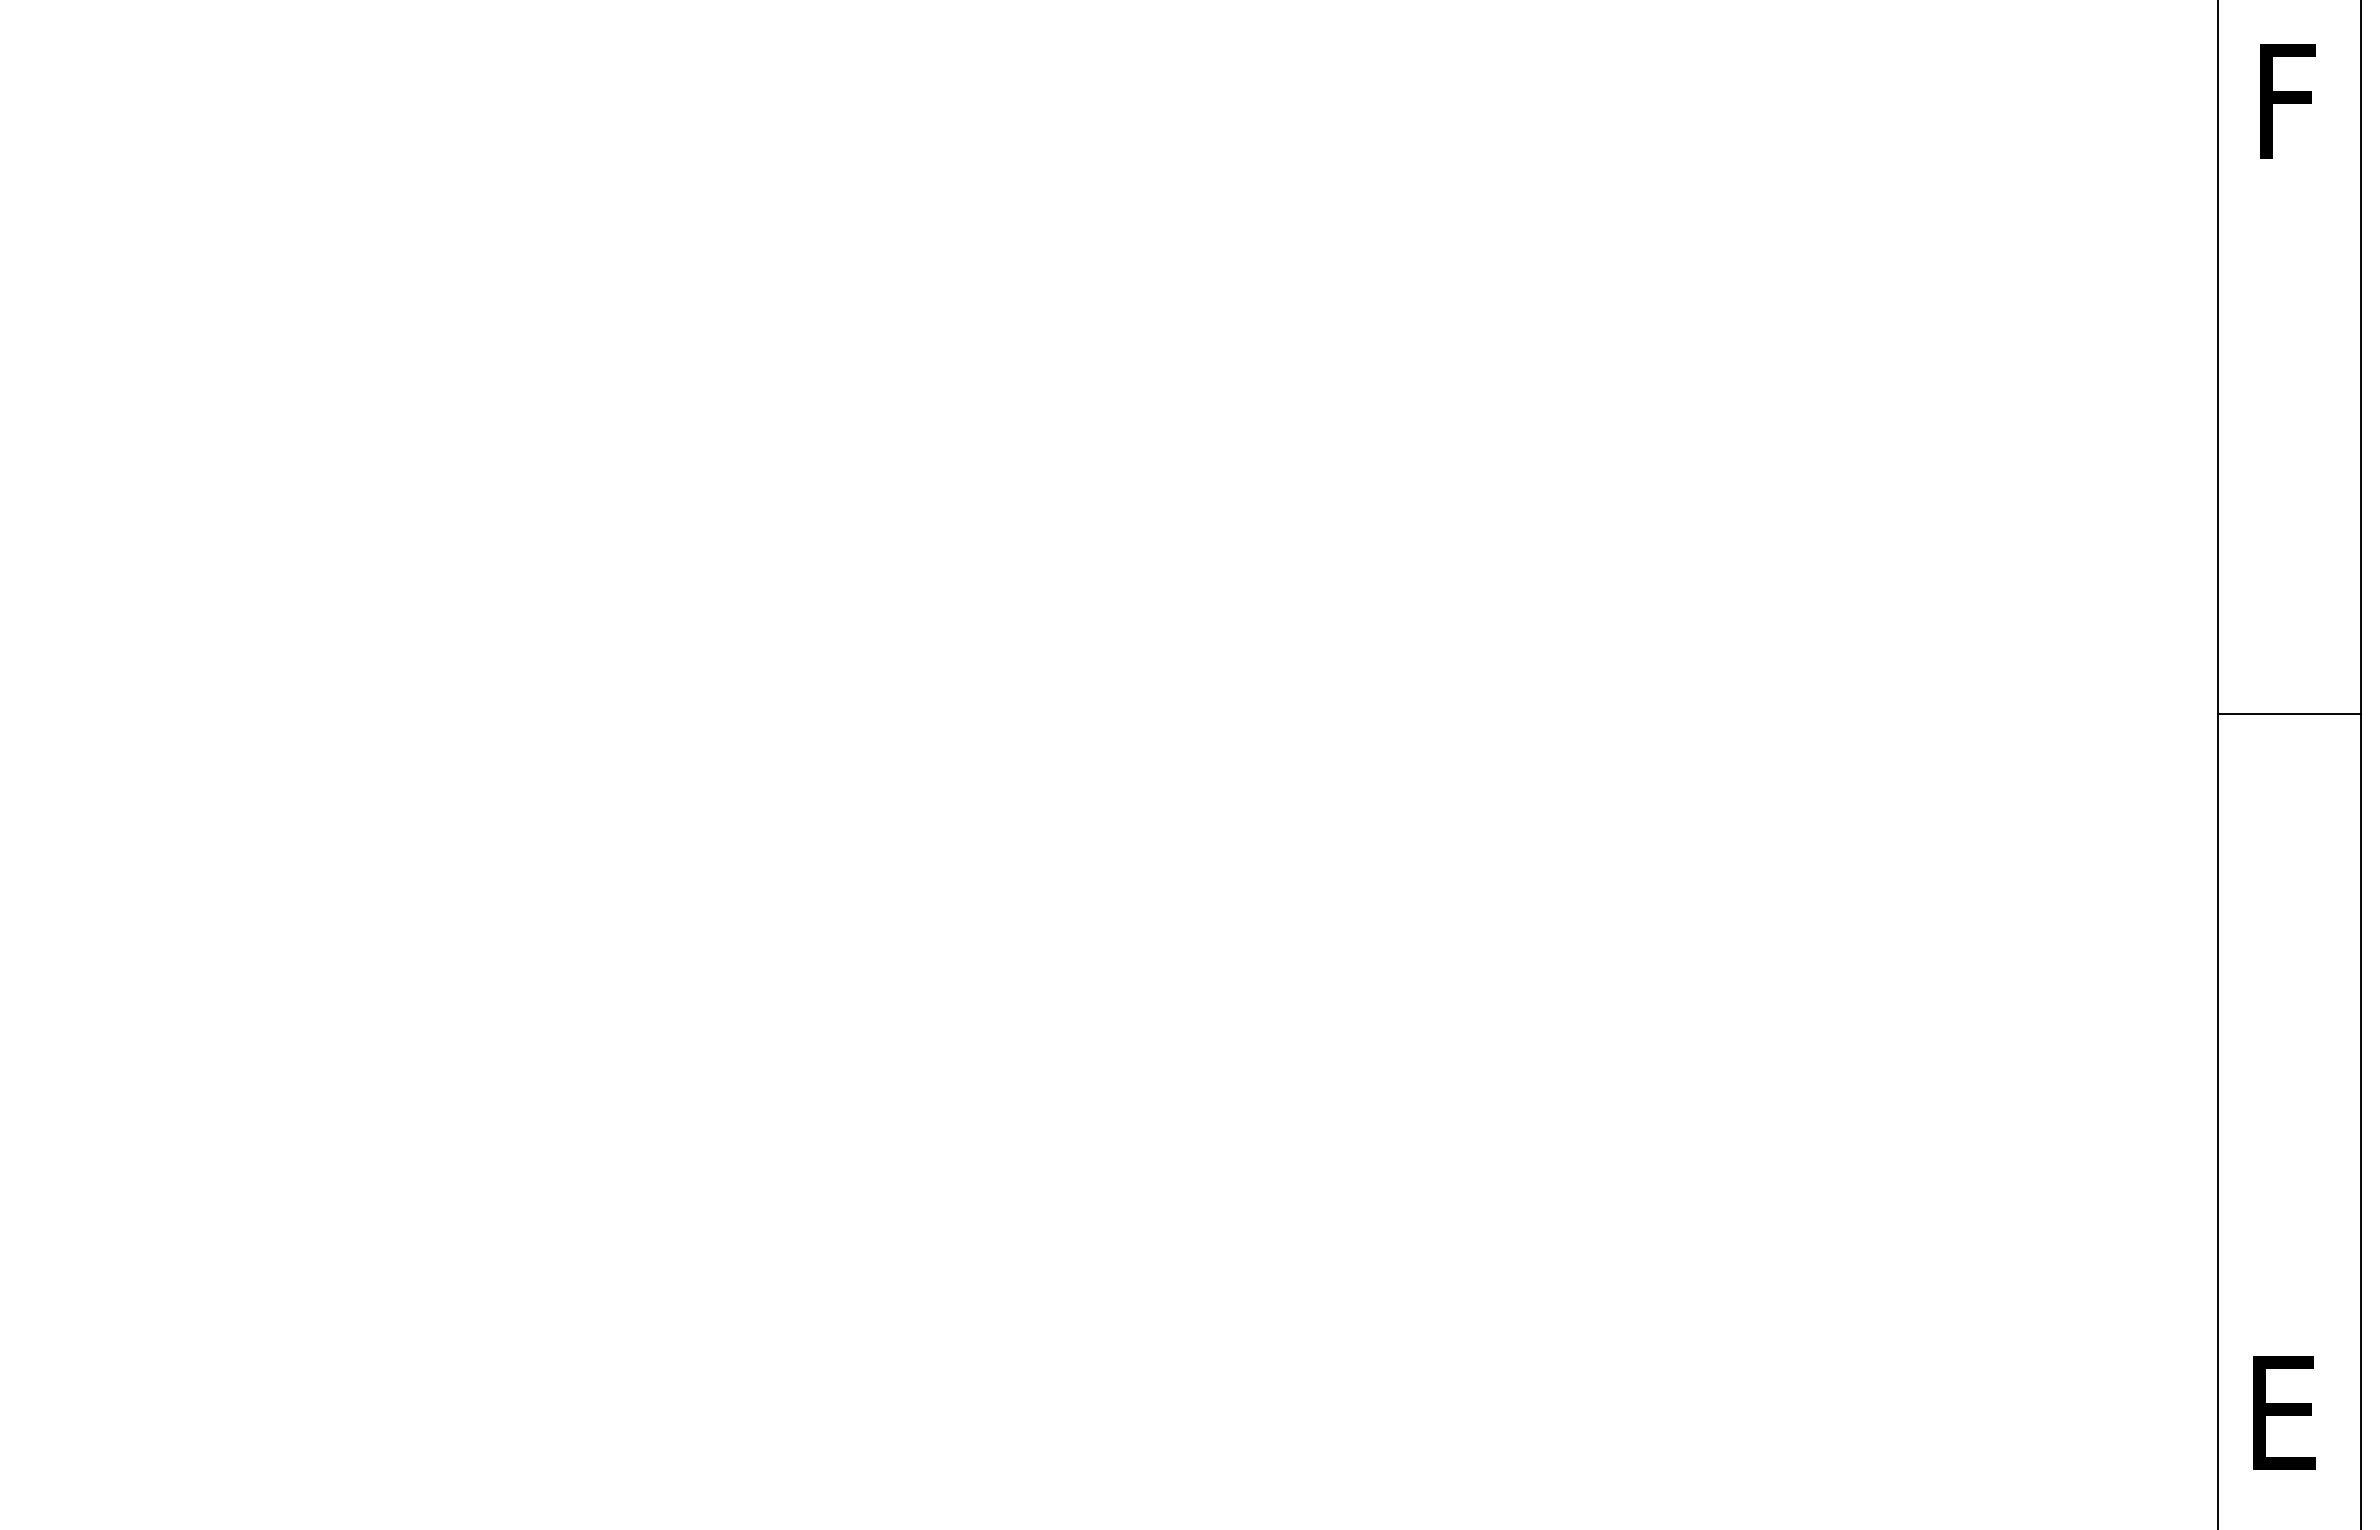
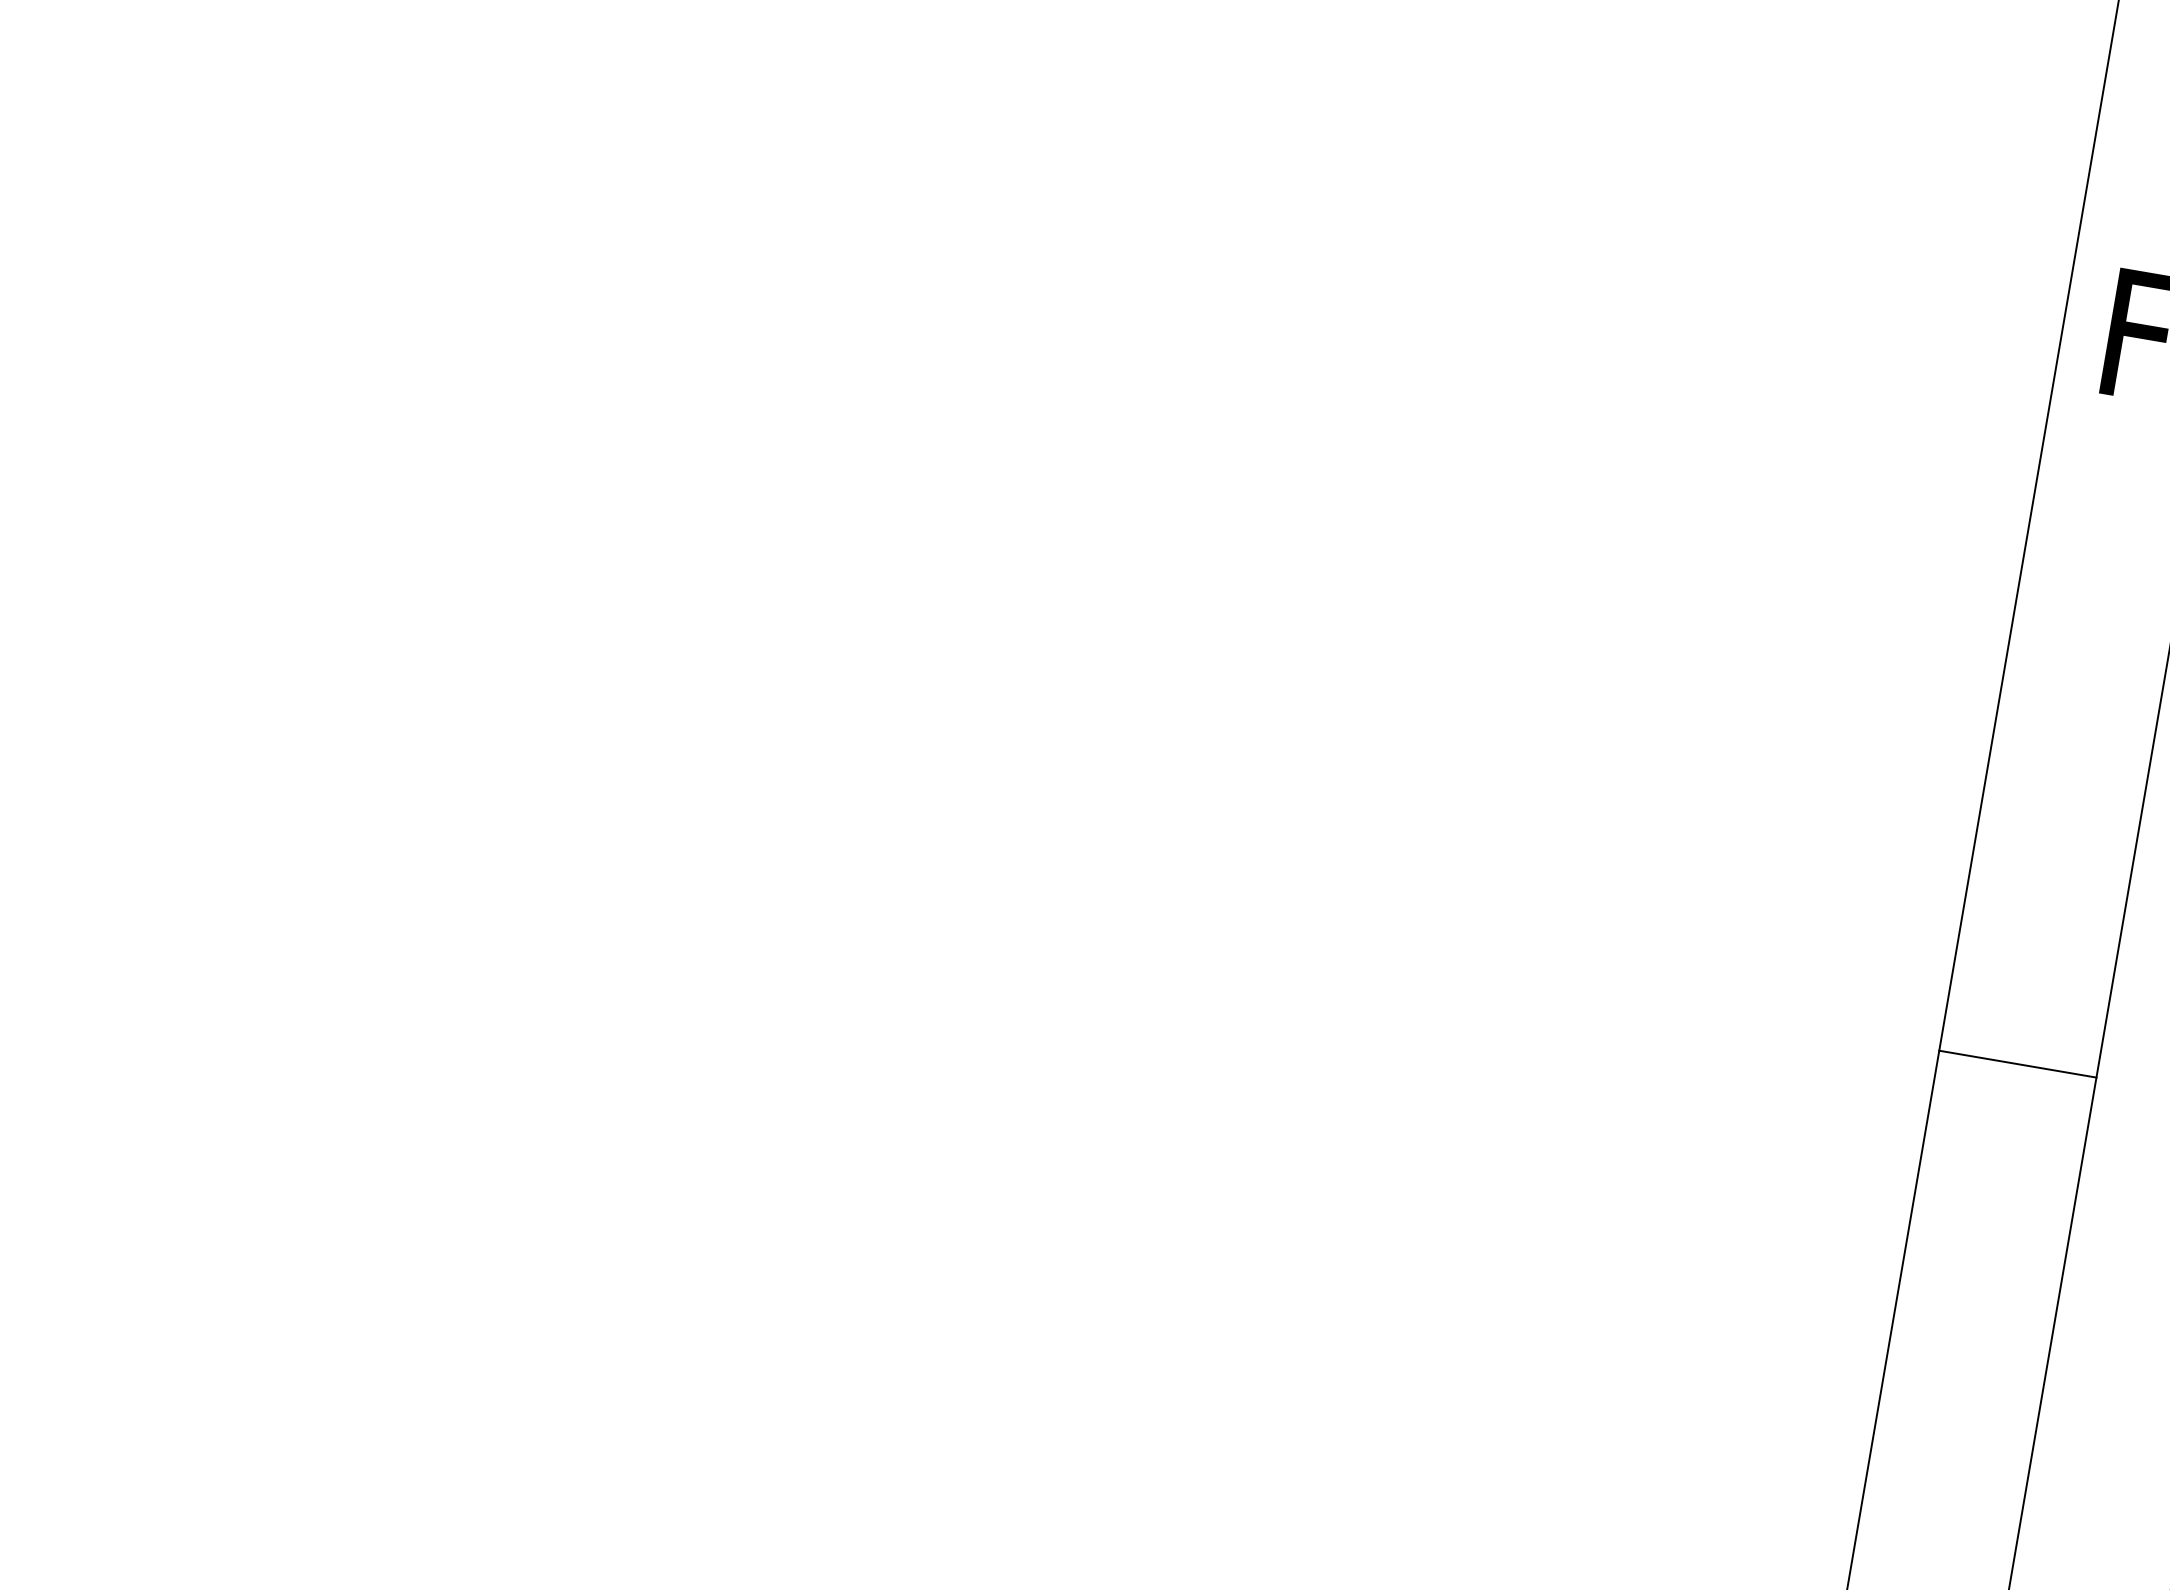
line: (2289, 713) -> (2017, 1064), moved

